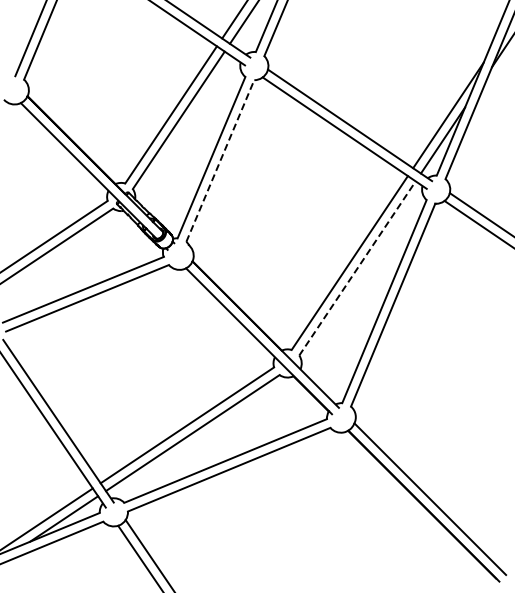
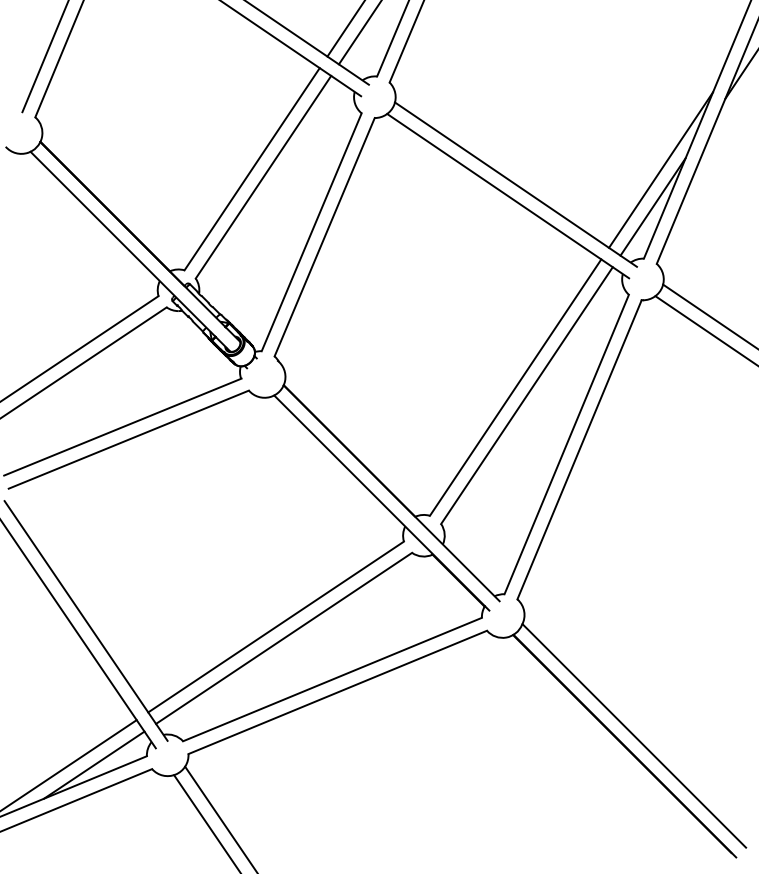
line: (220, 161) -> (324, 237), dashed -> solid
line: (357, 268) -> (526, 395), dashed -> solid

